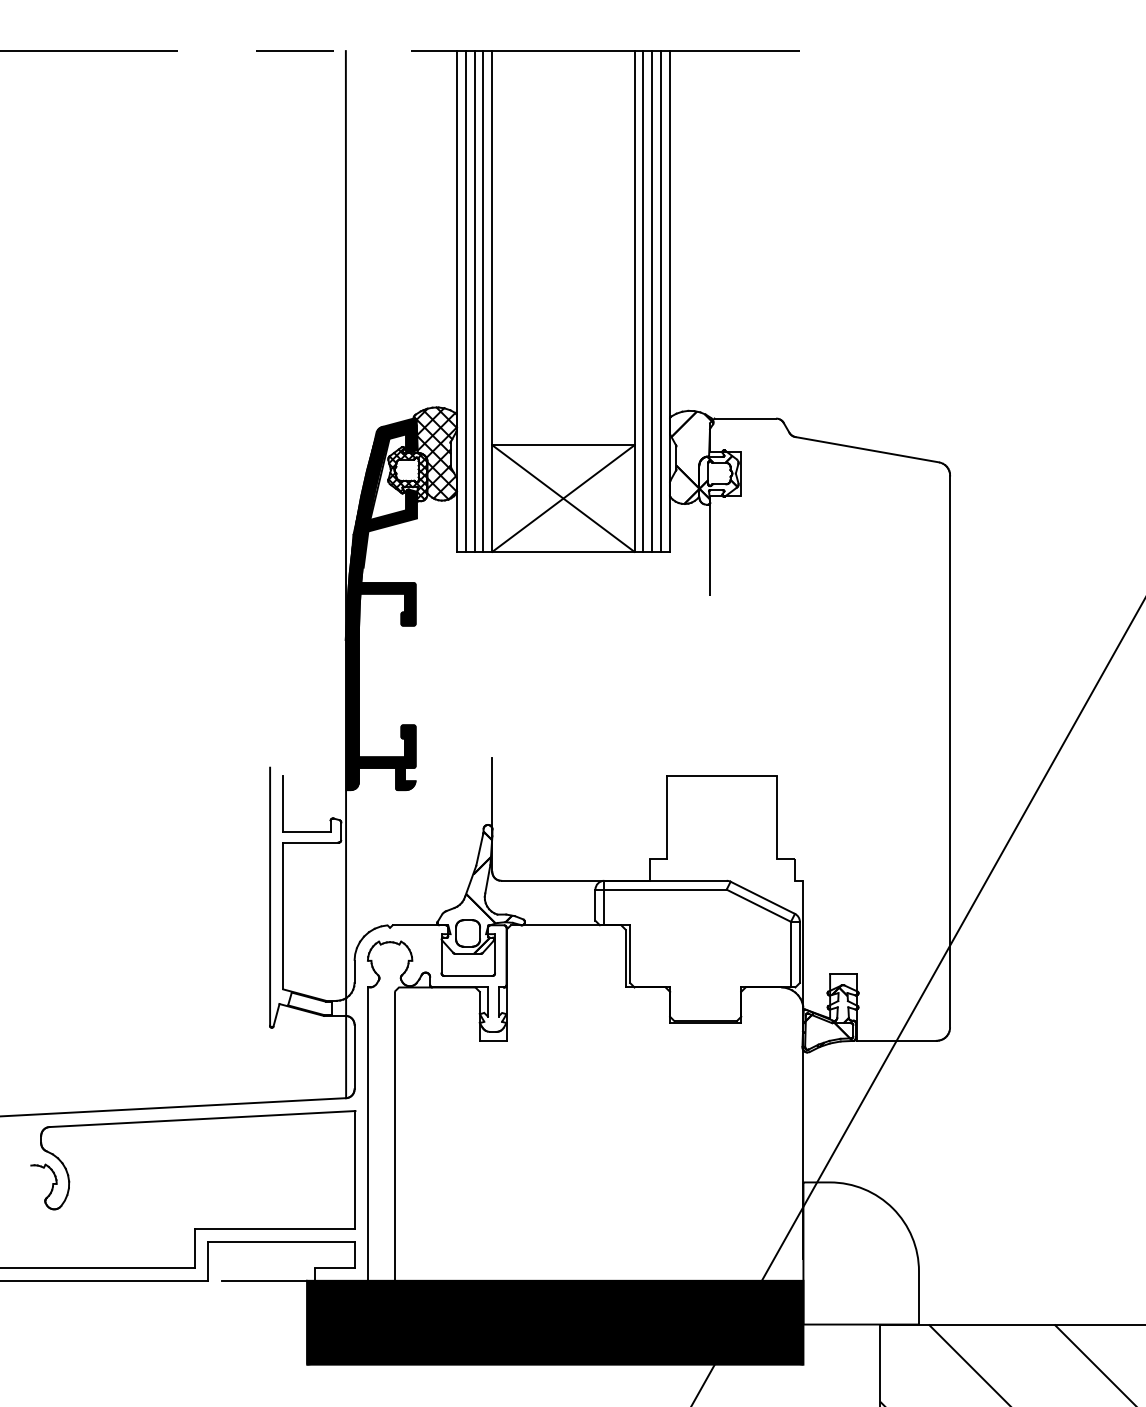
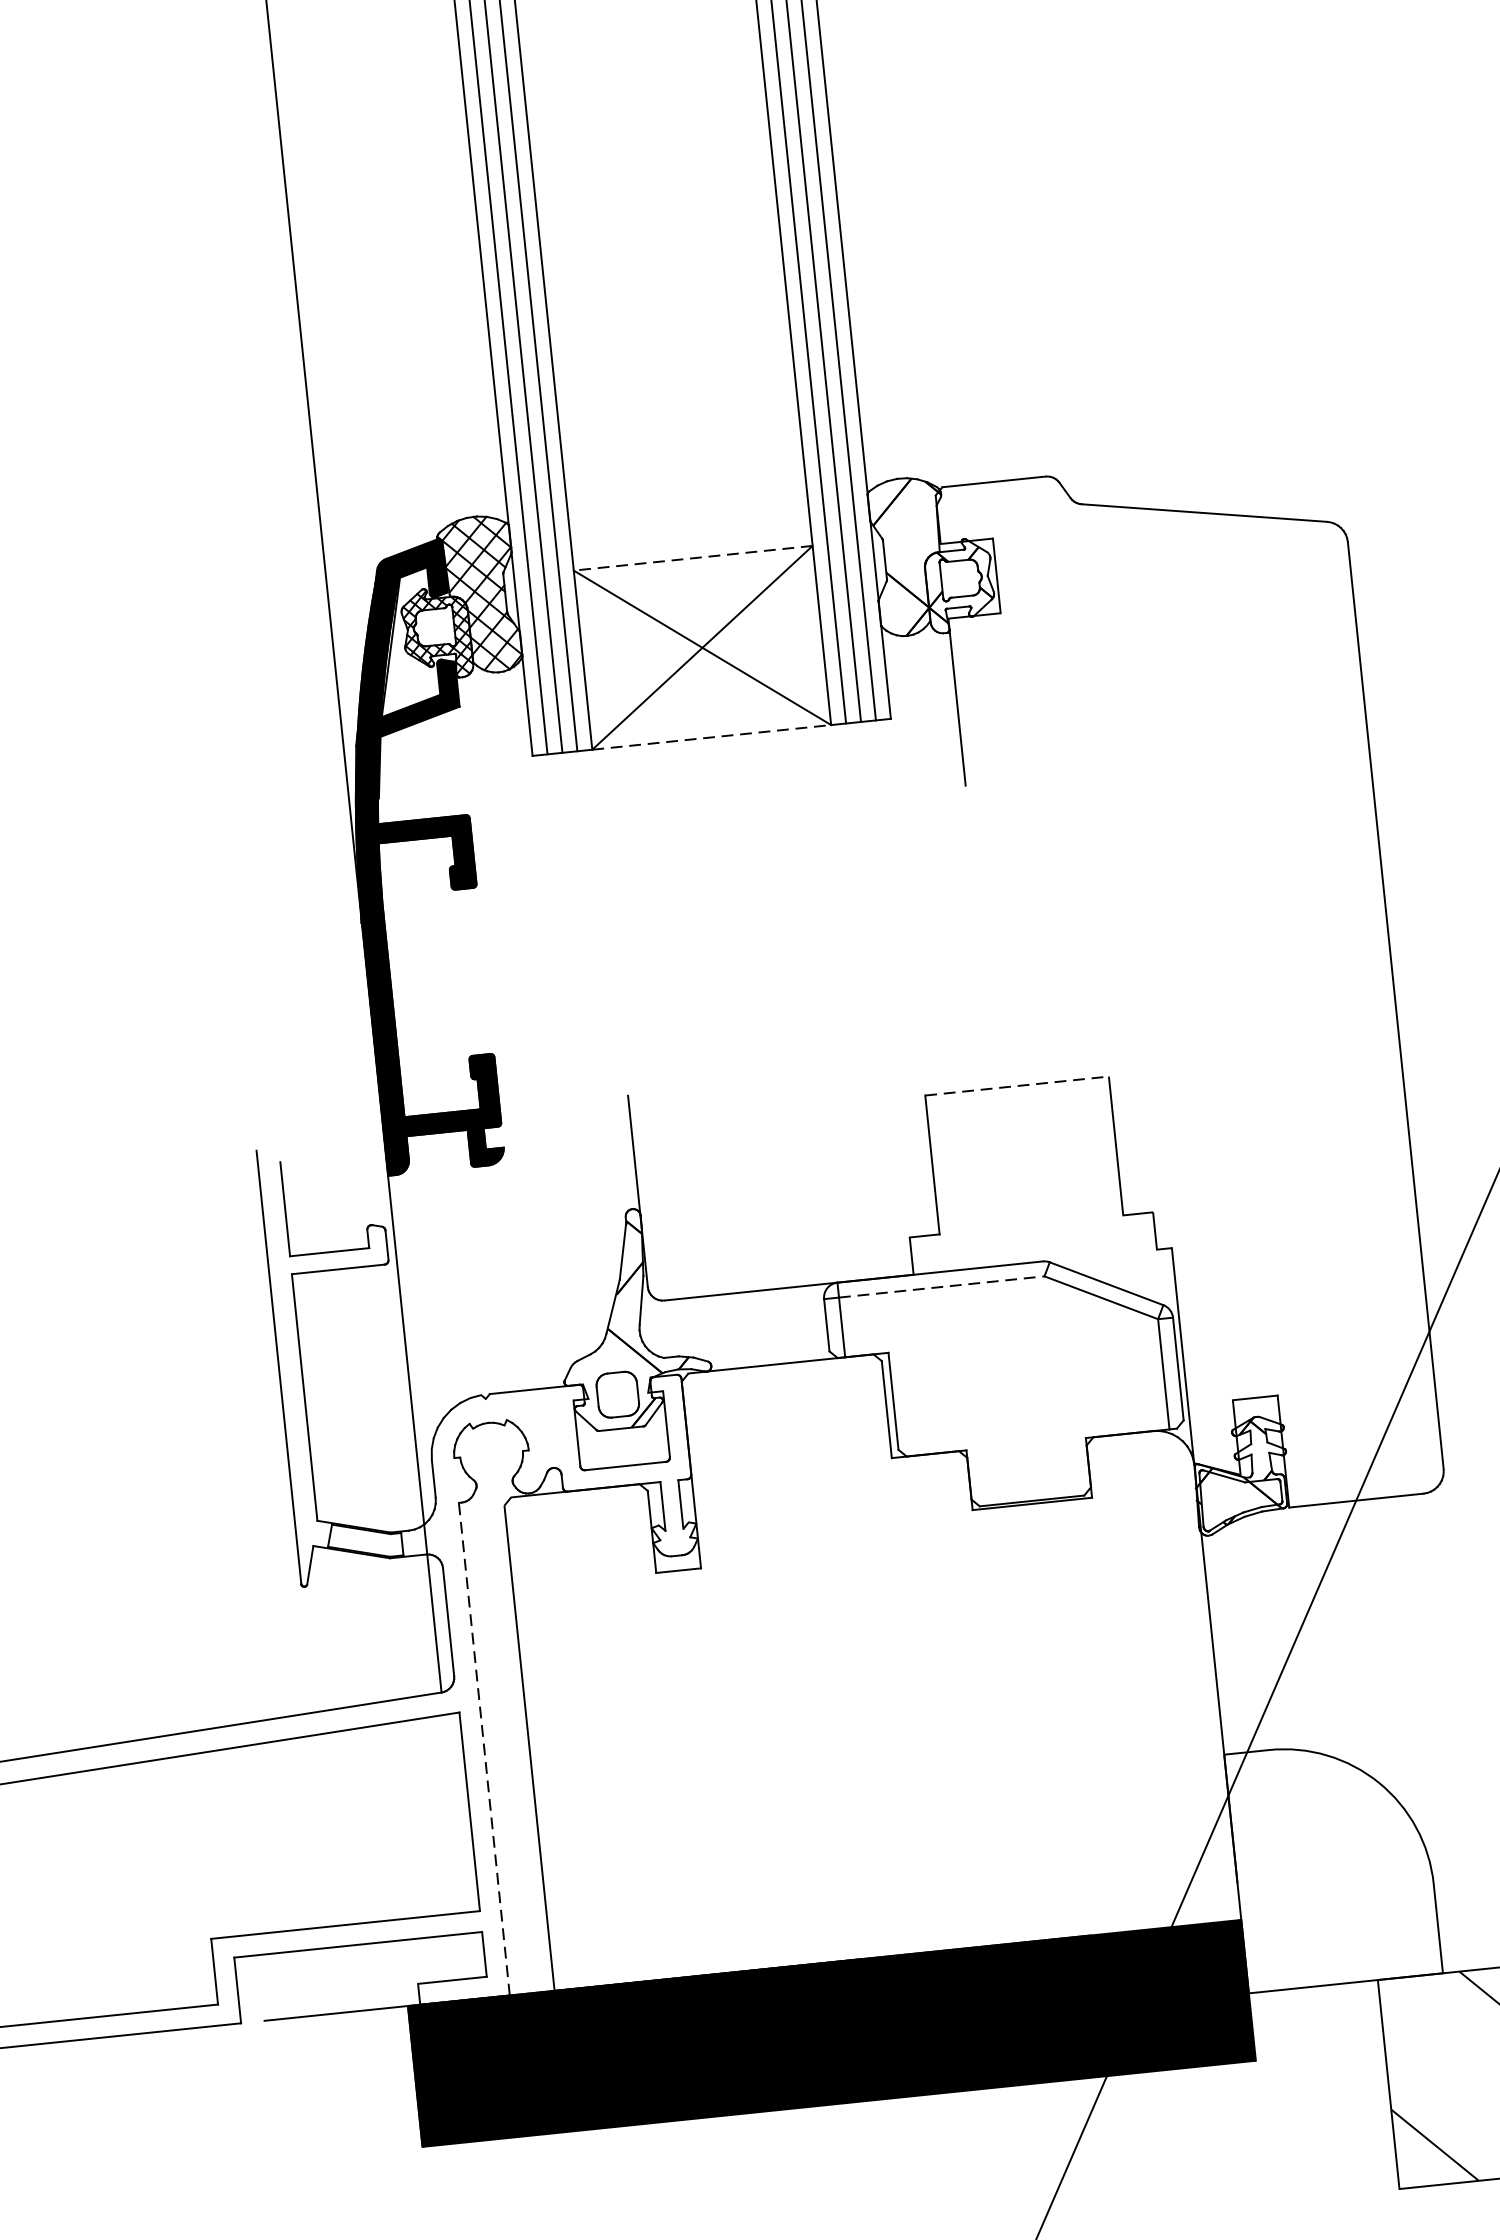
line: (562, 445) -> (691, 558), solid -> dashed
line: (563, 551) -> (711, 736), solid -> dashed
line: (722, 775) -> (1017, 1085), solid -> dashed
line: (666, 889) -> (943, 1286), solid -> dashed
line: (367, 1134) -> (483, 1749), solid -> dashed

